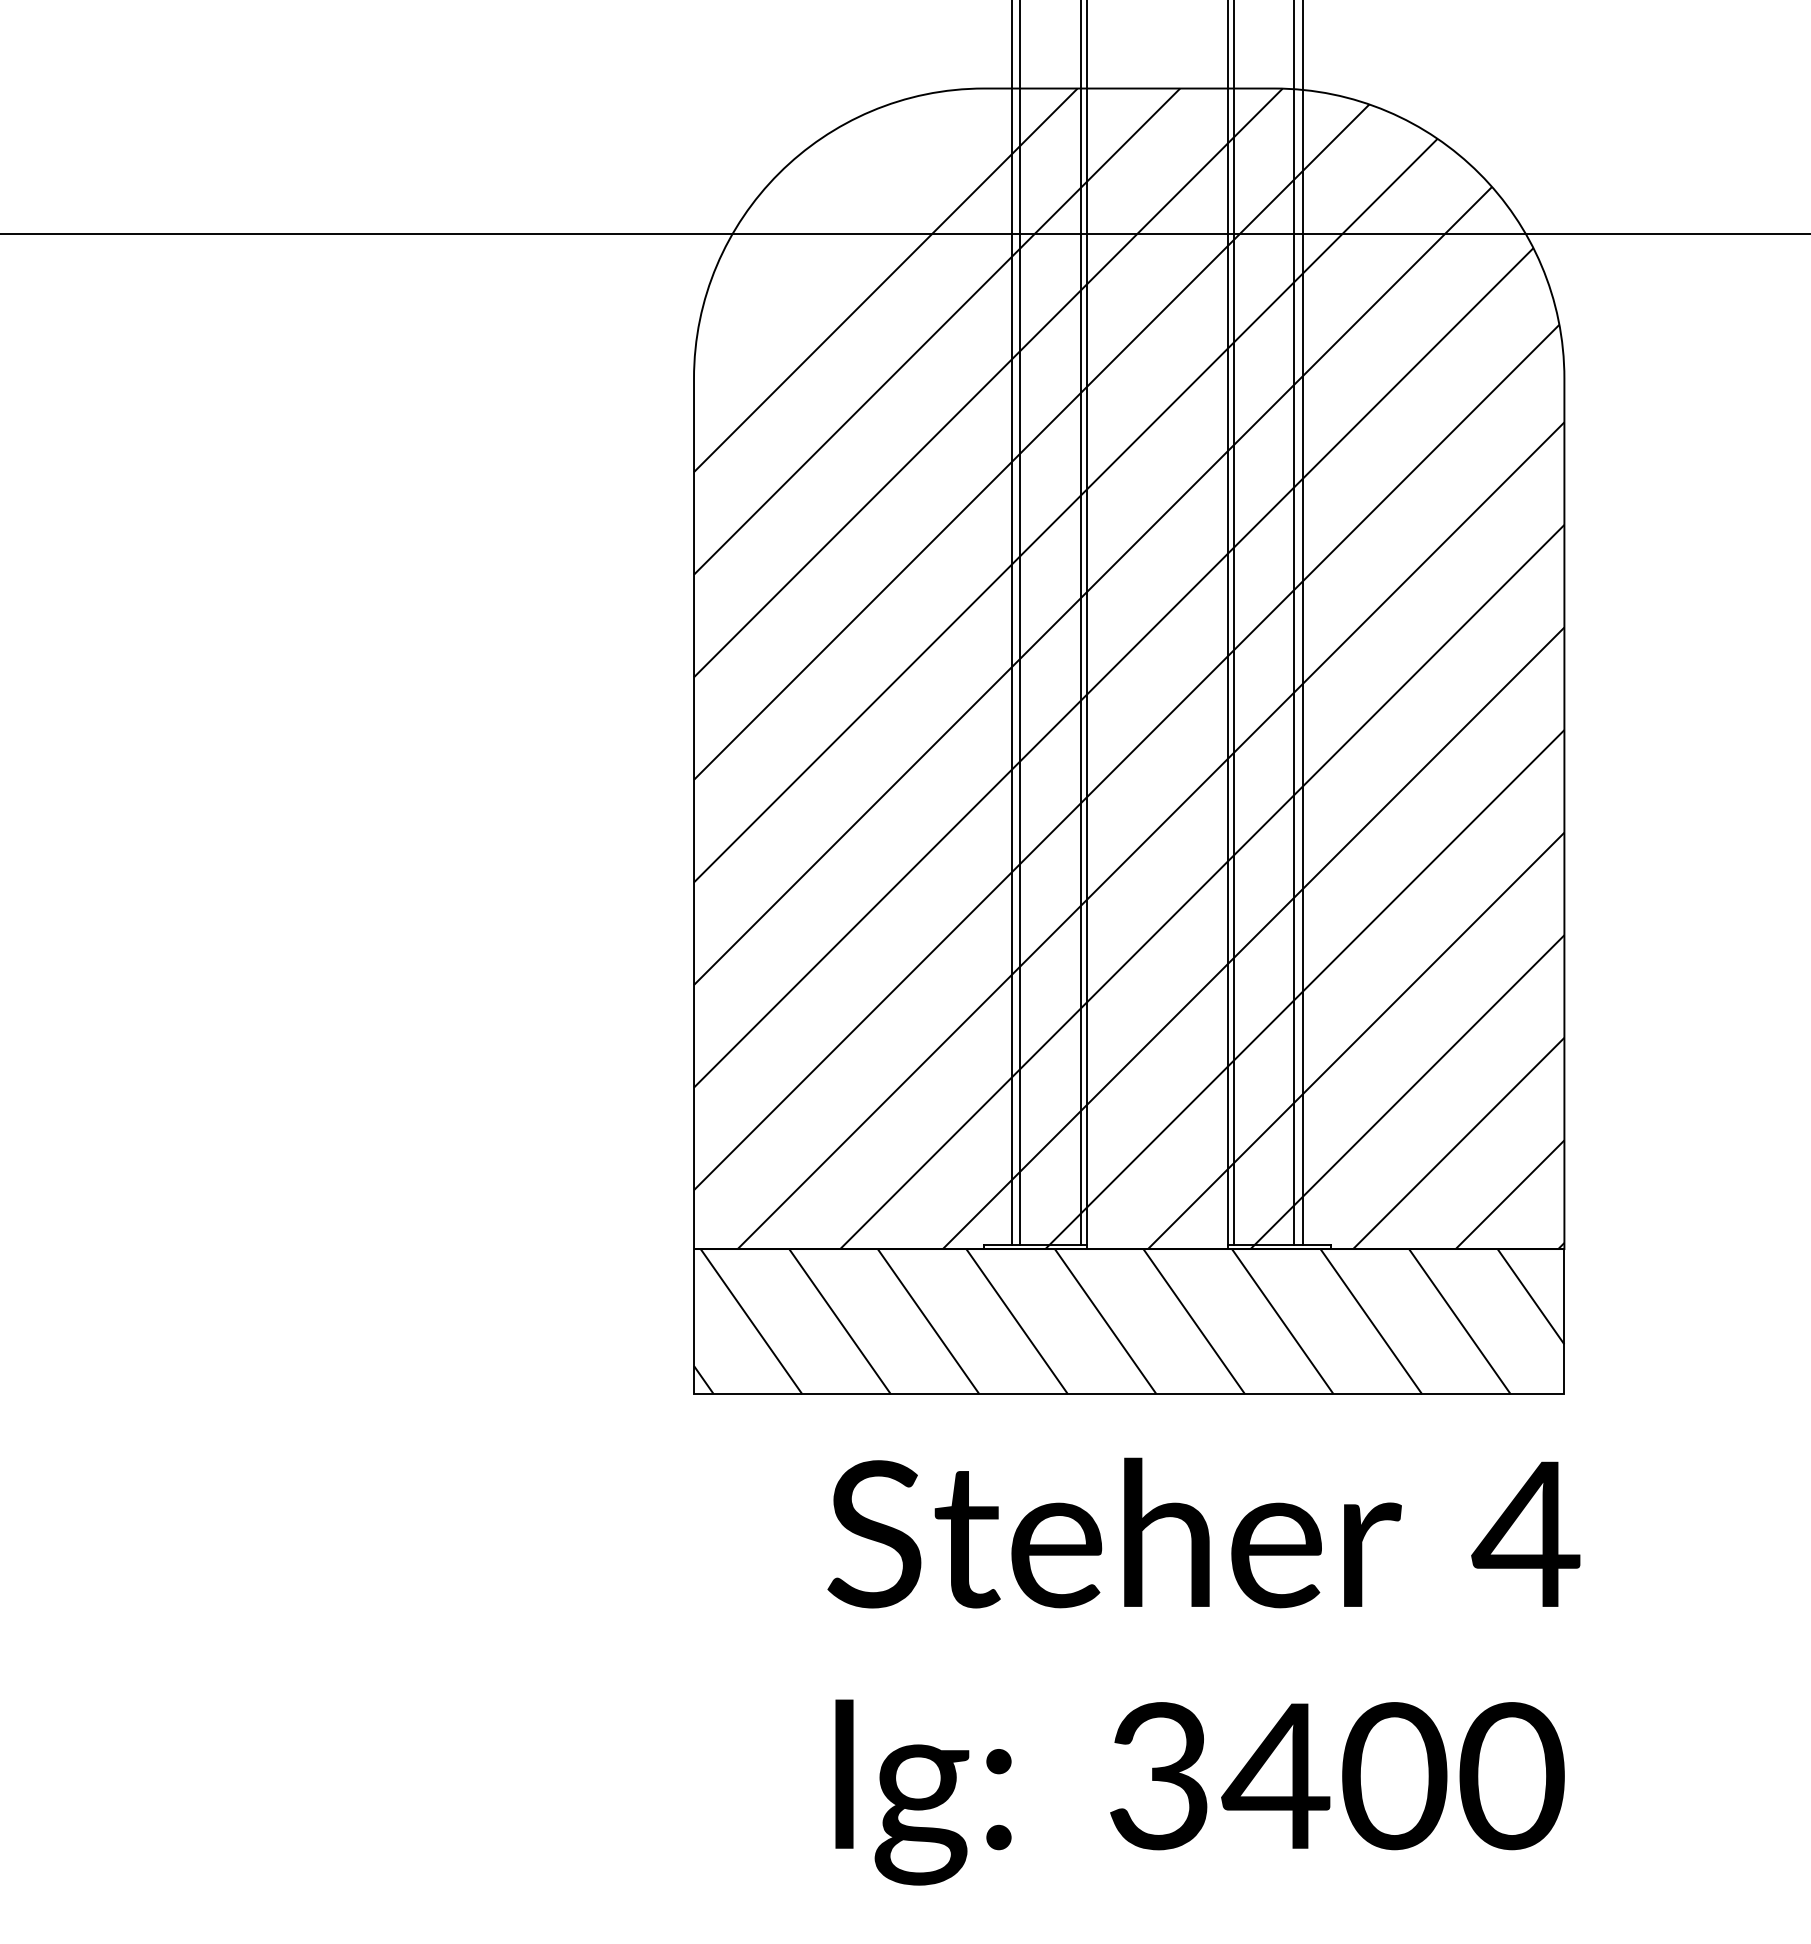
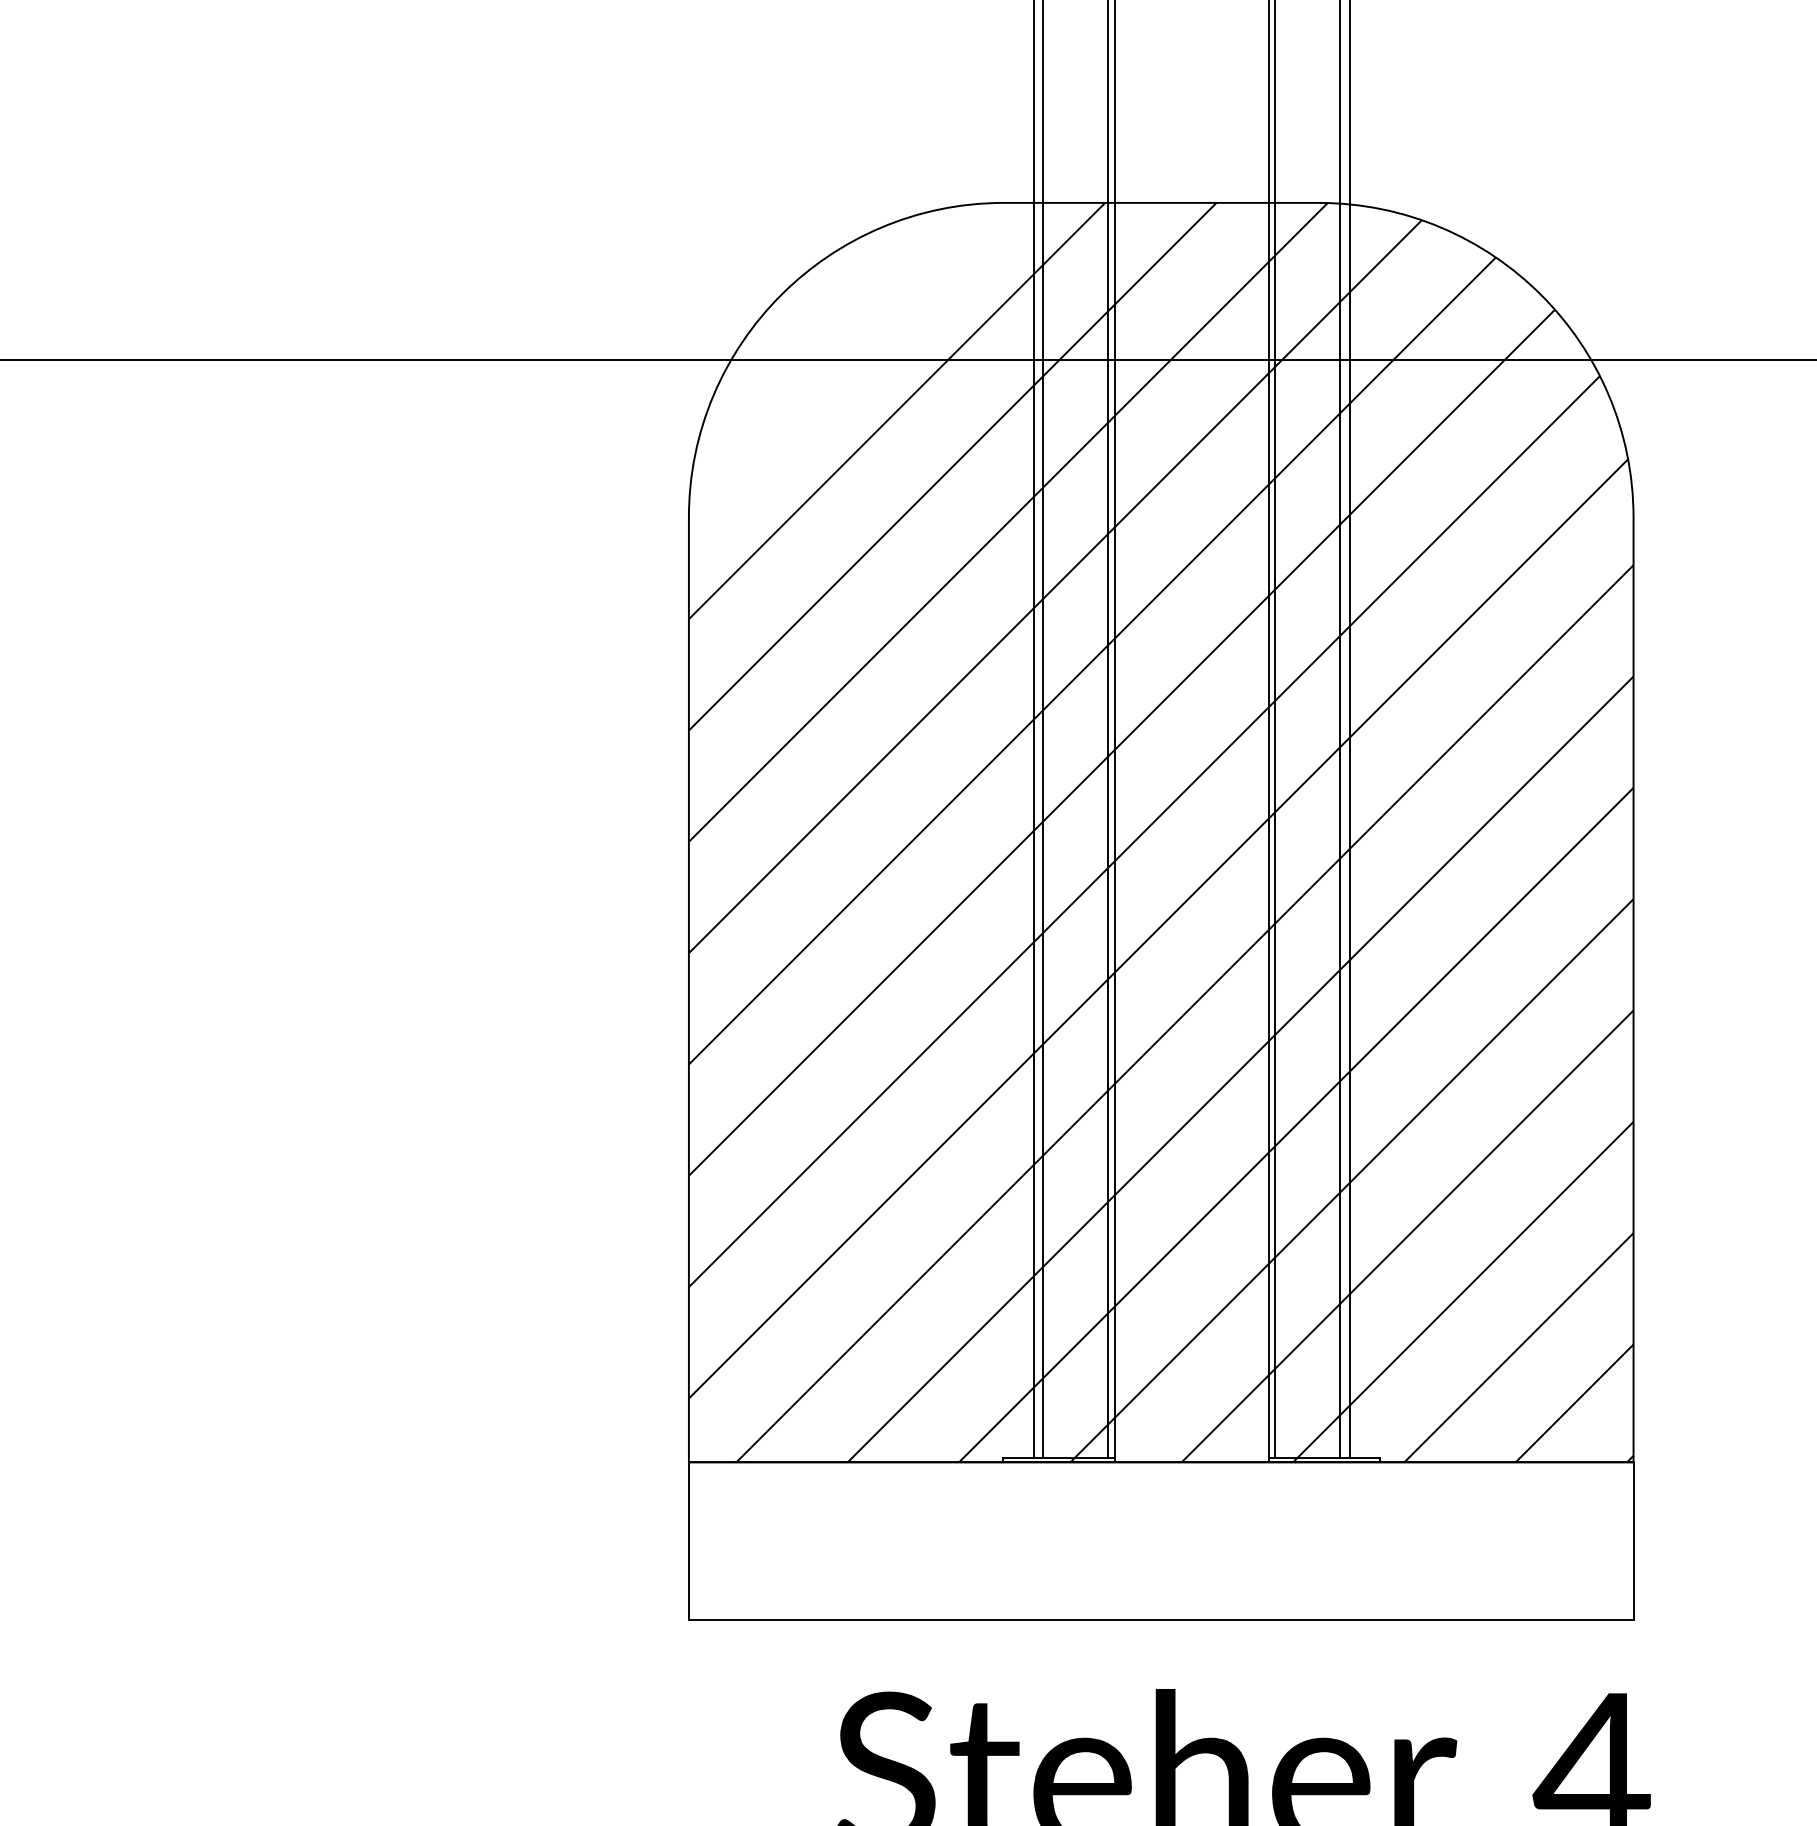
hatch: (1129, 1321) -> (1161, 1541), removed

